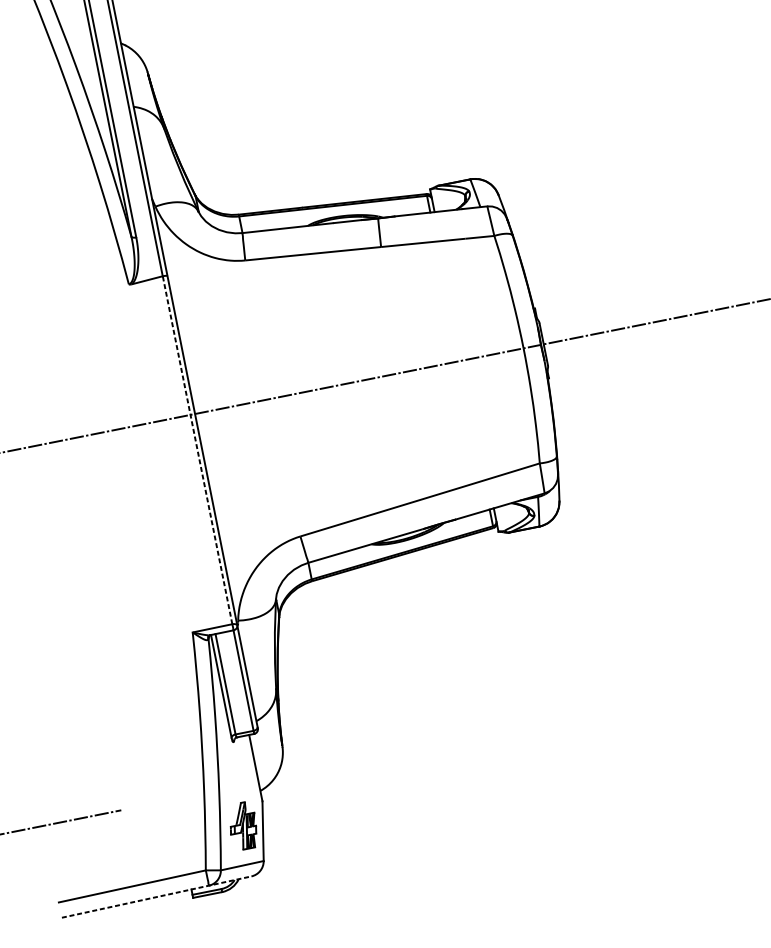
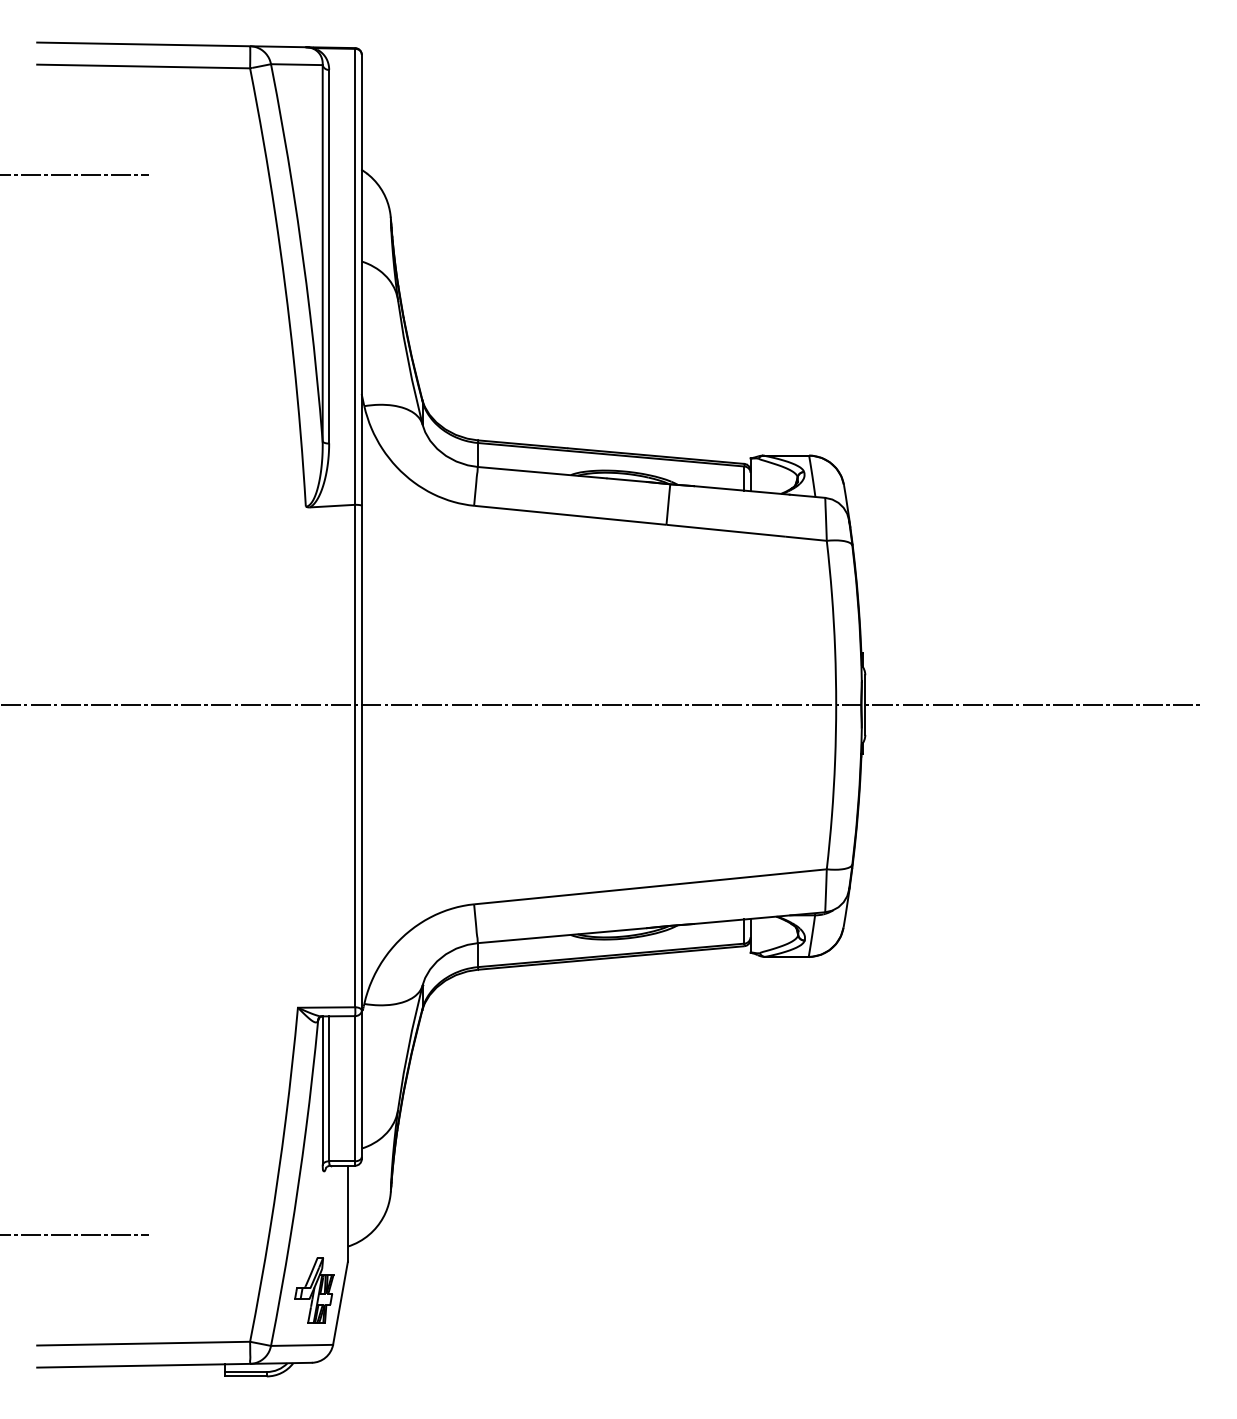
line: (197, 449) -> (355, 755), dashed -> solid
line: (156, 897) -> (174, 1365), dashed -> solid

